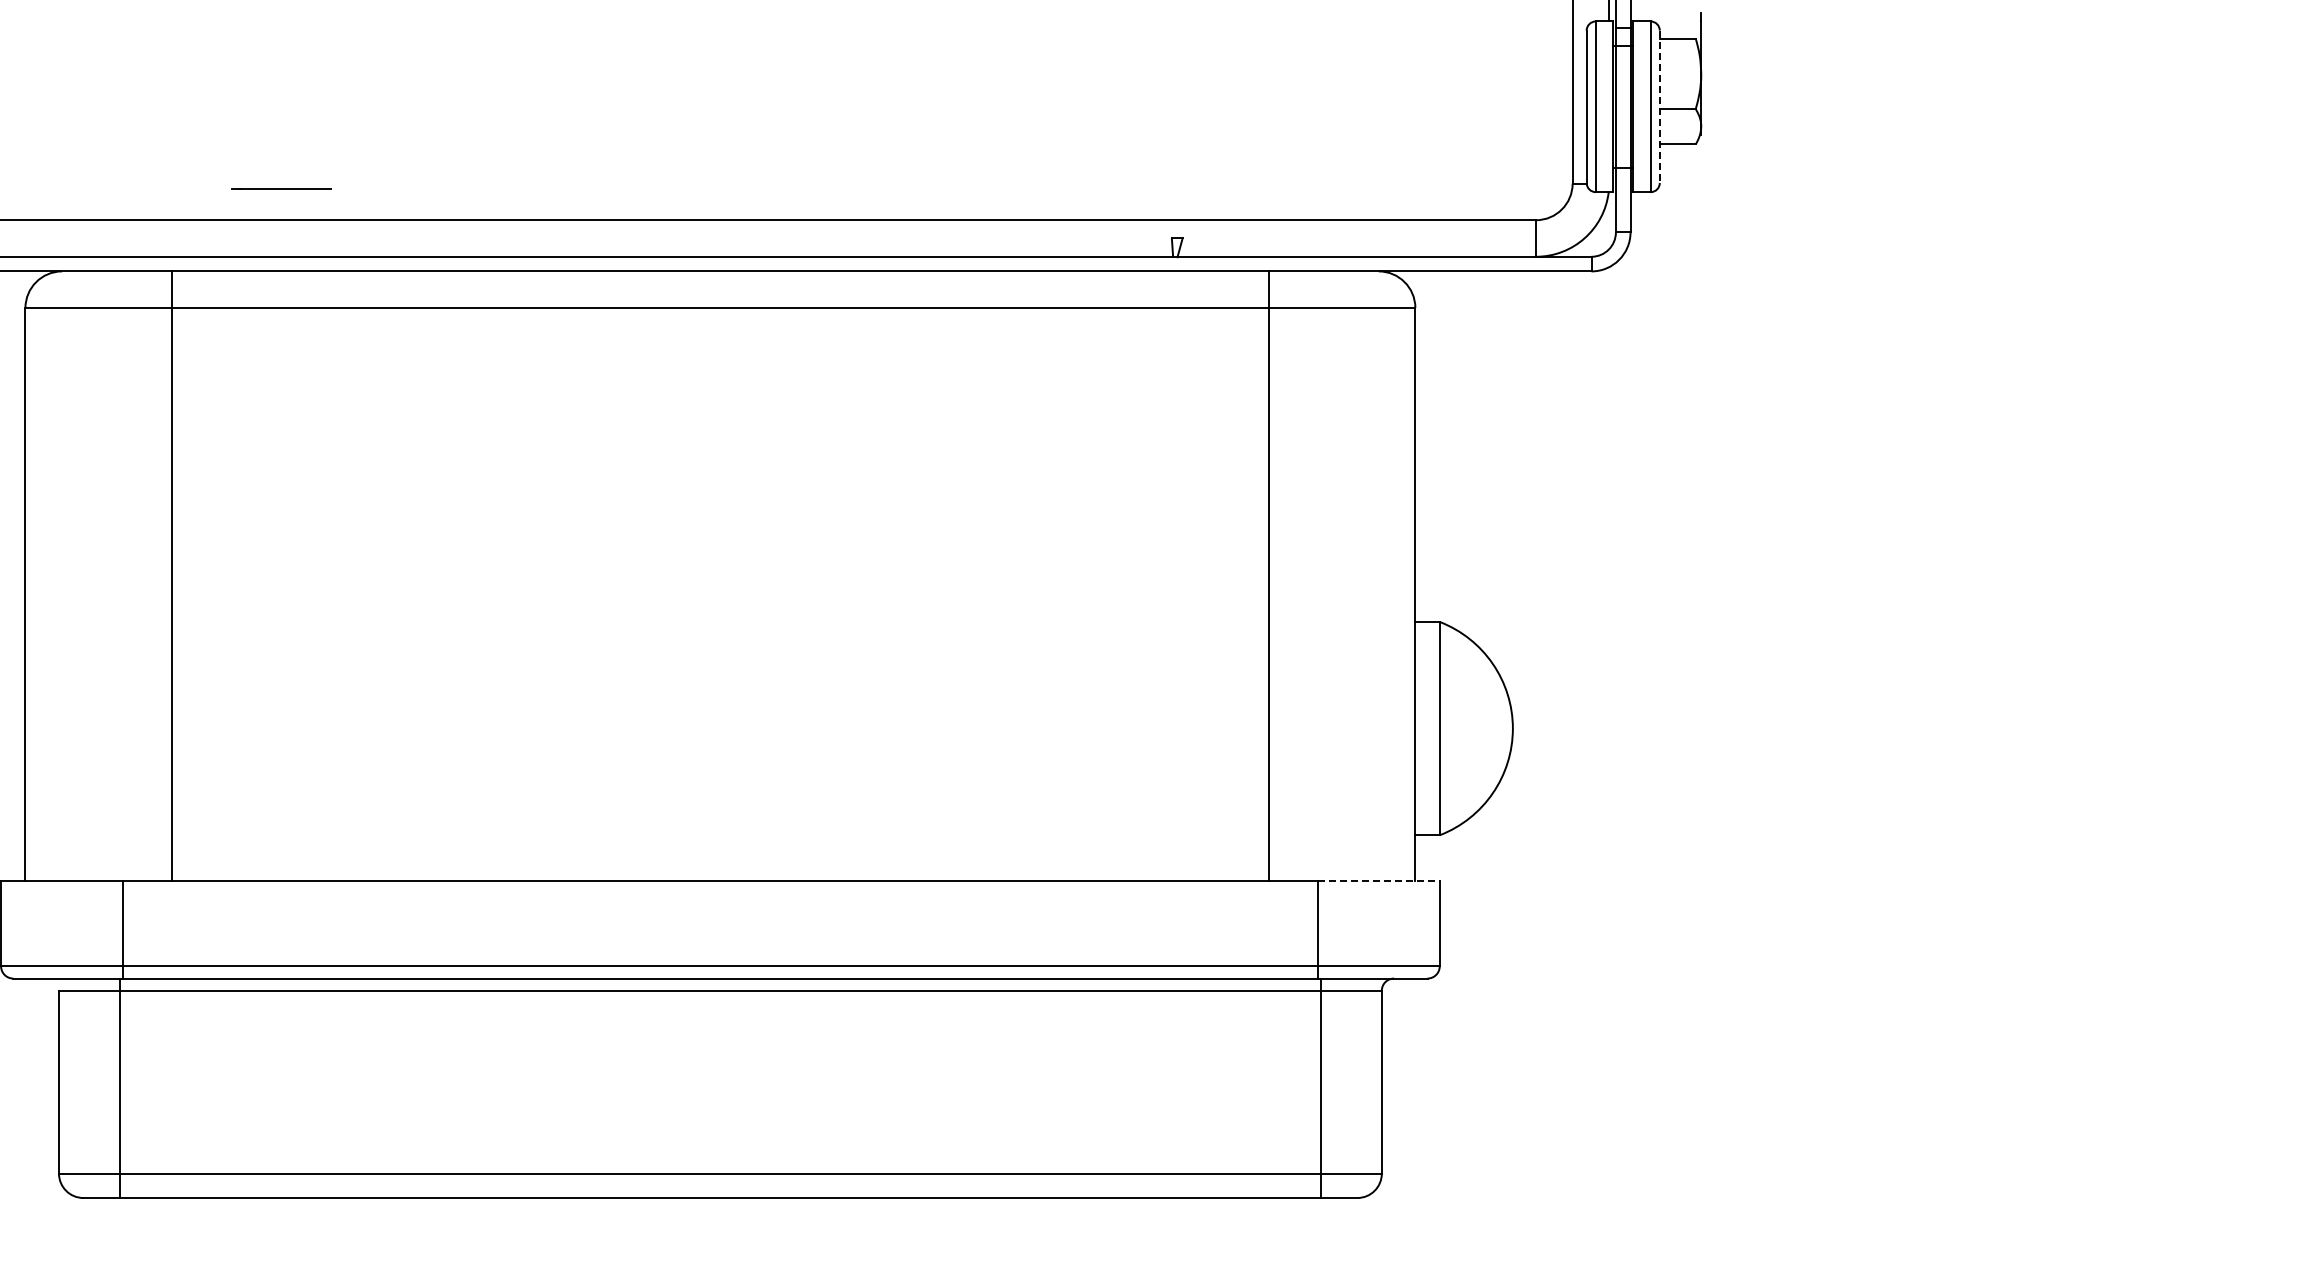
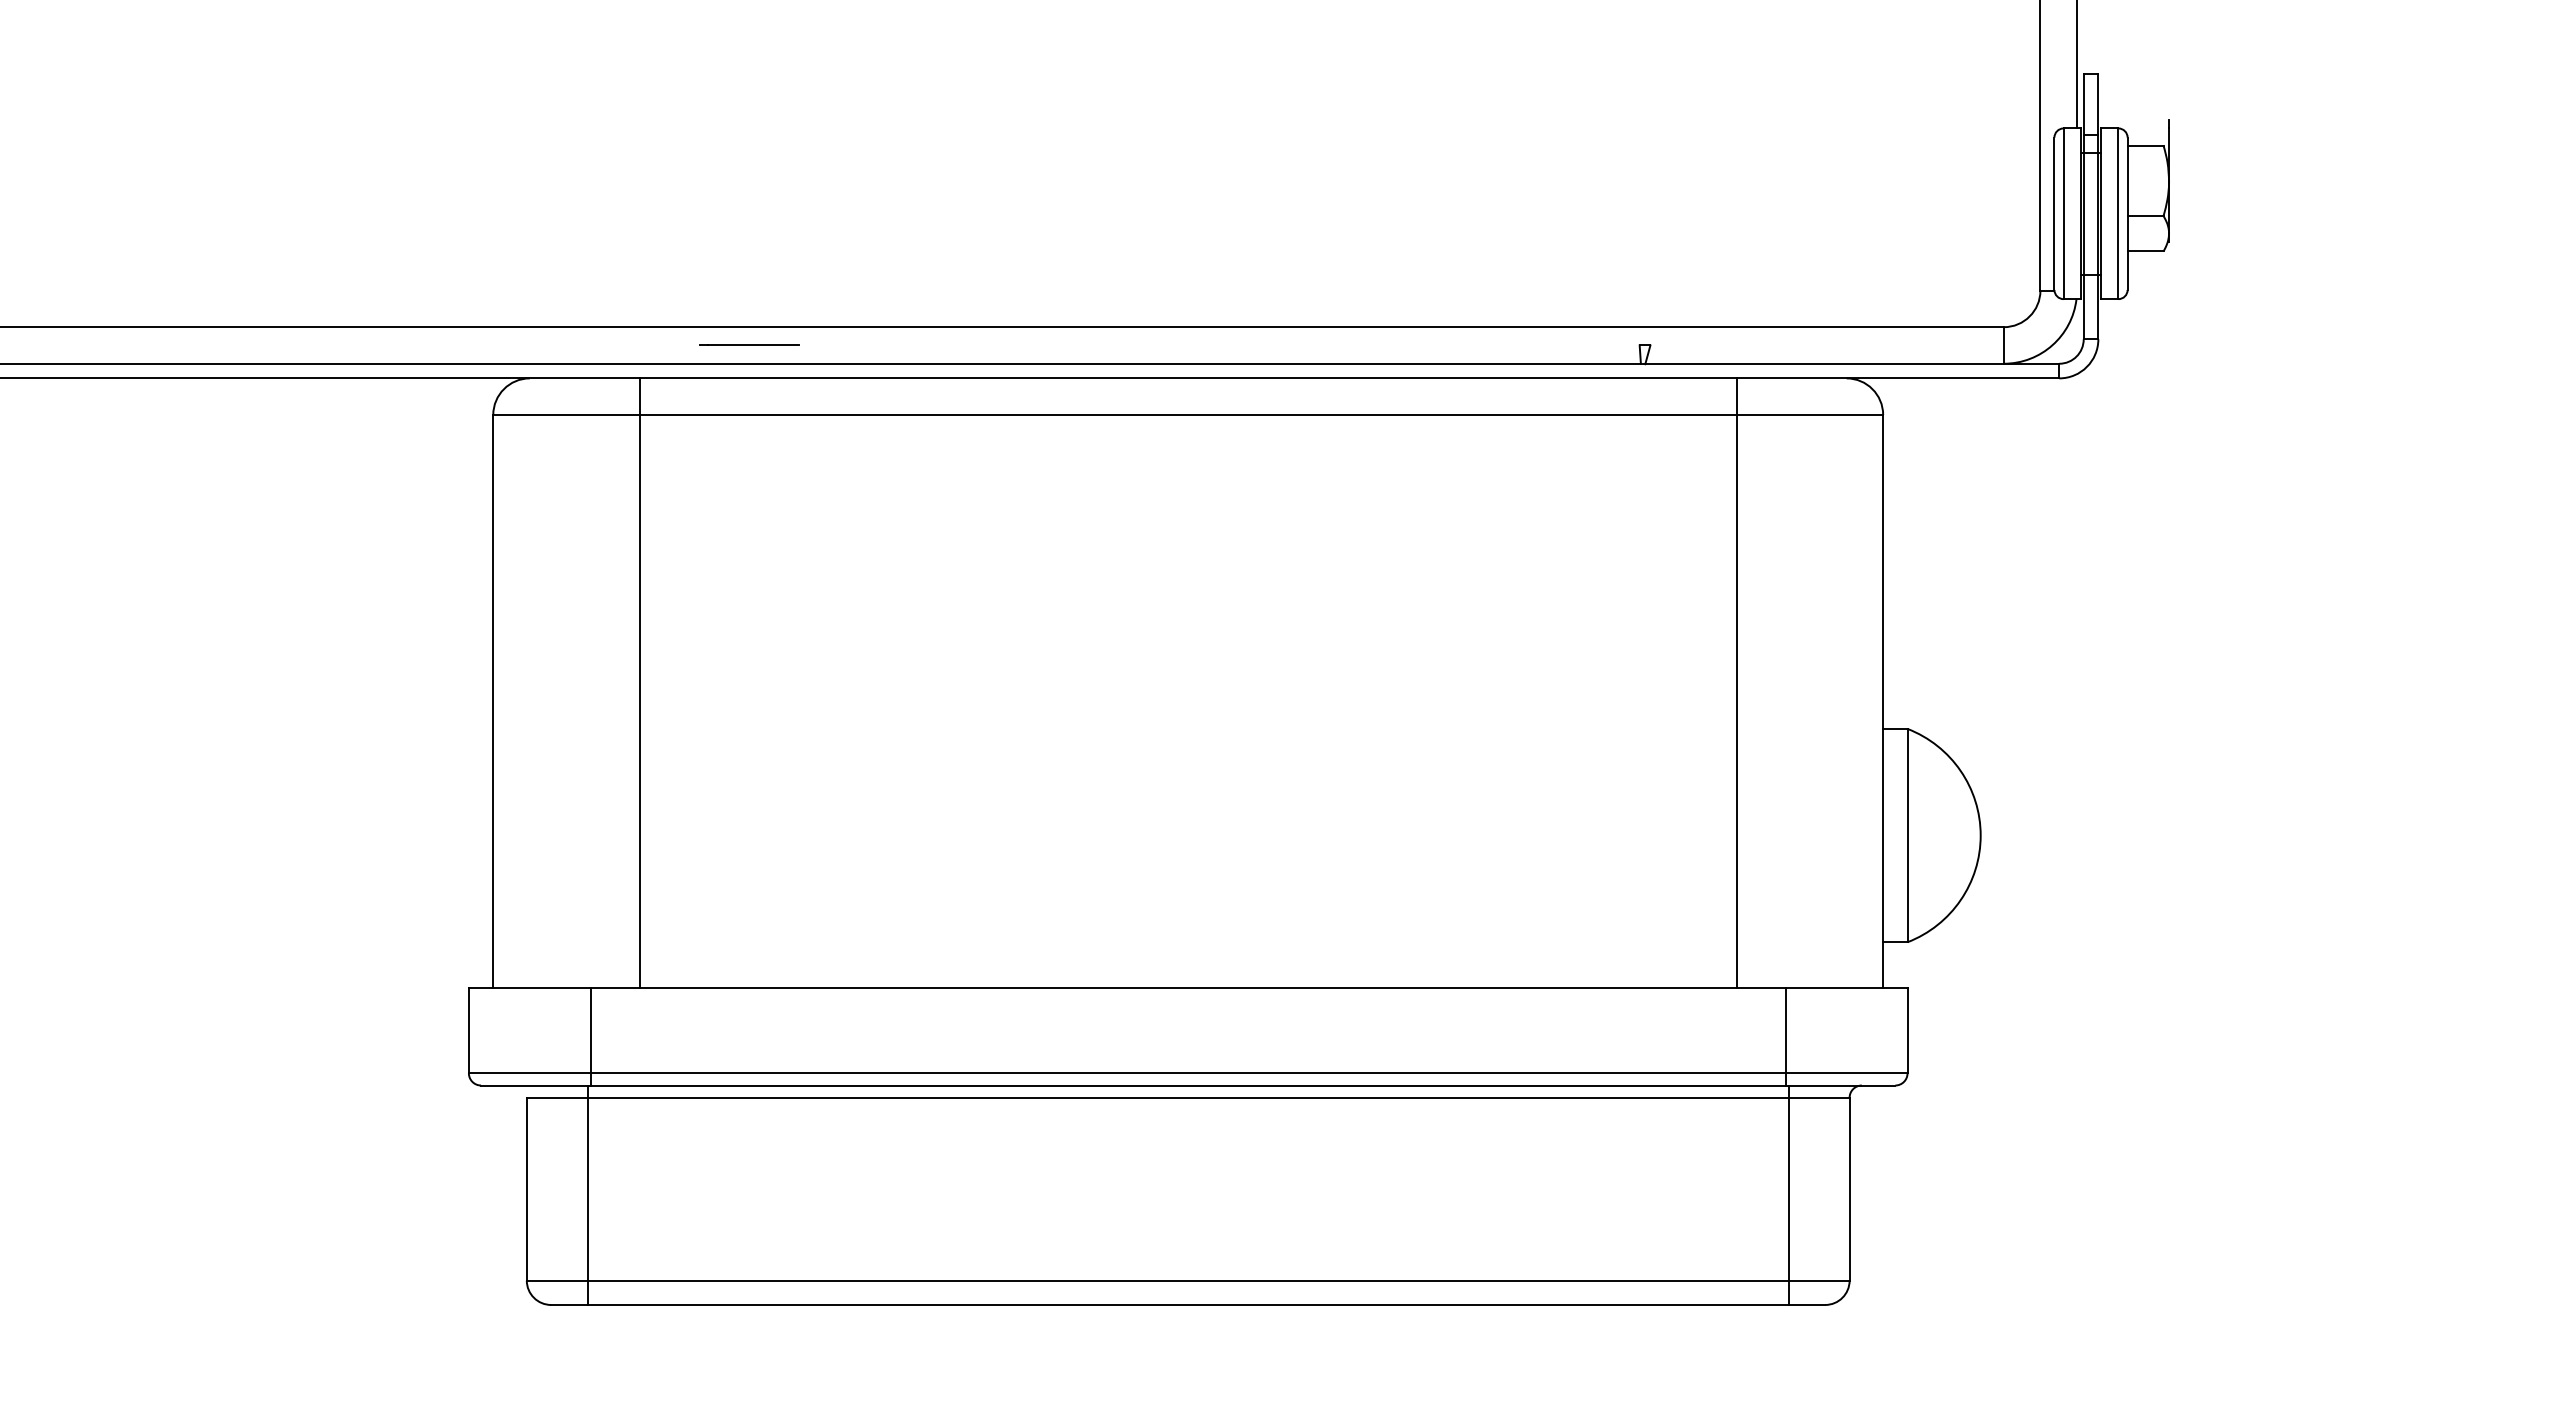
line: (1659, 107) -> (2127, 214), dashed -> solid
line: (281, 188) -> (749, 344), moved
line: (1378, 880) -> (1846, 987), dashed -> solid

